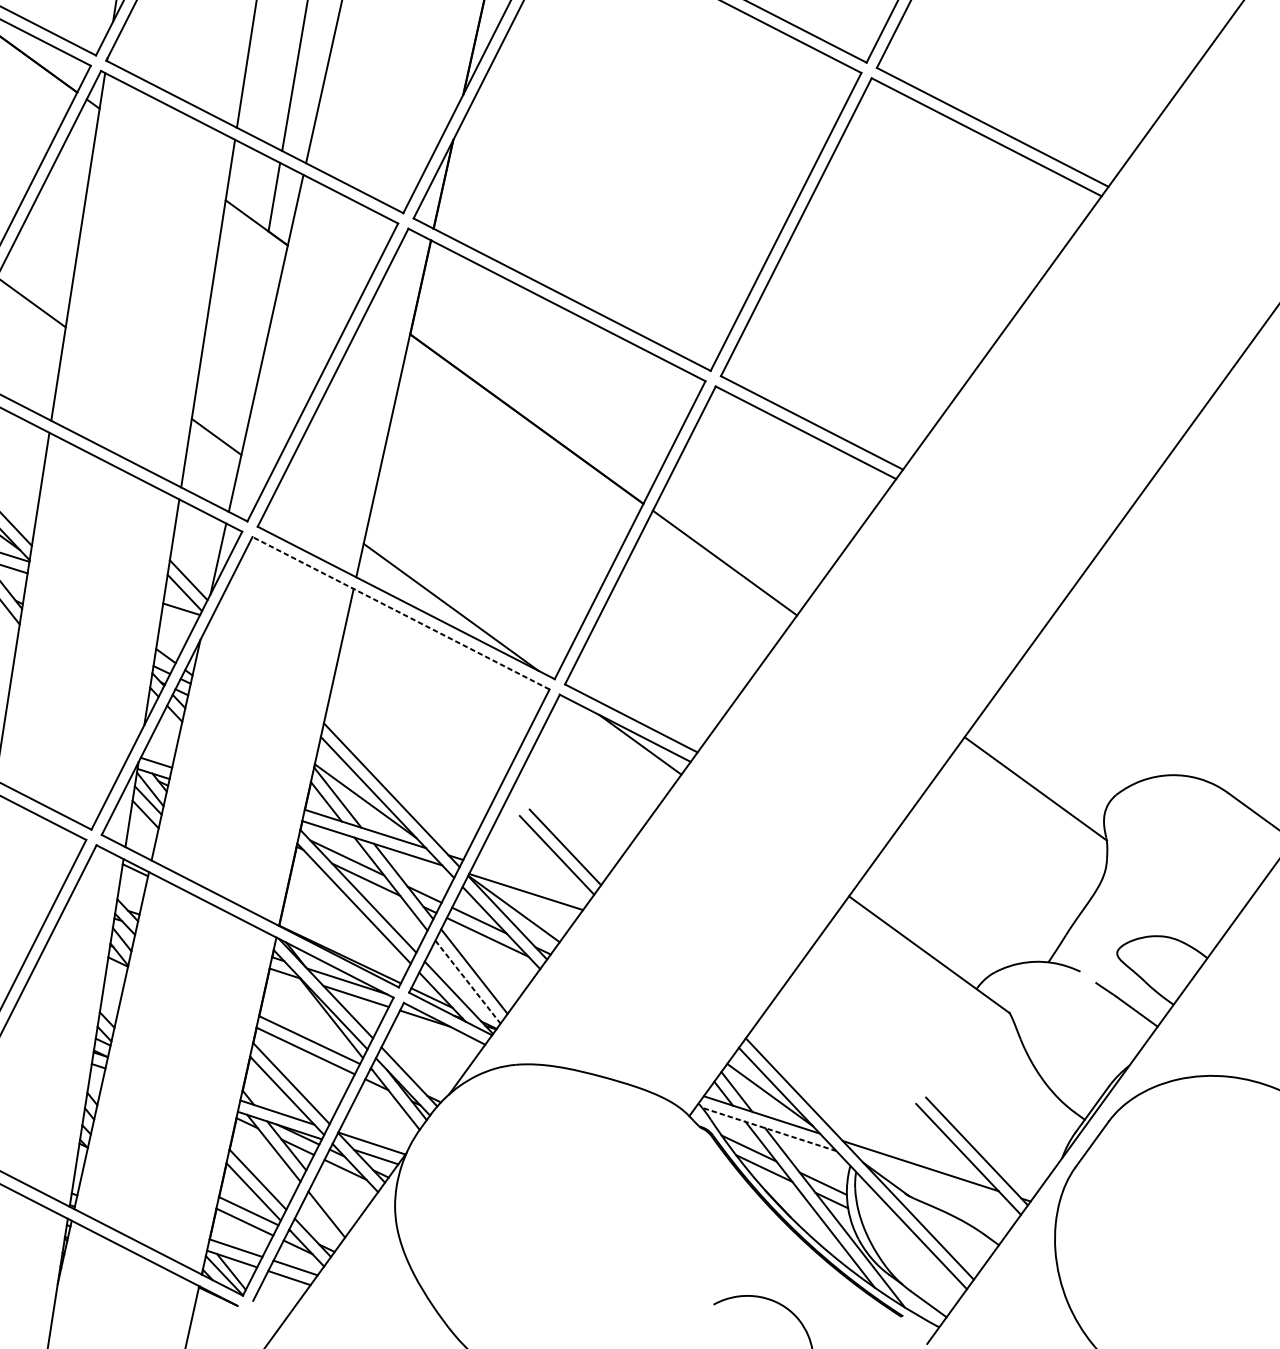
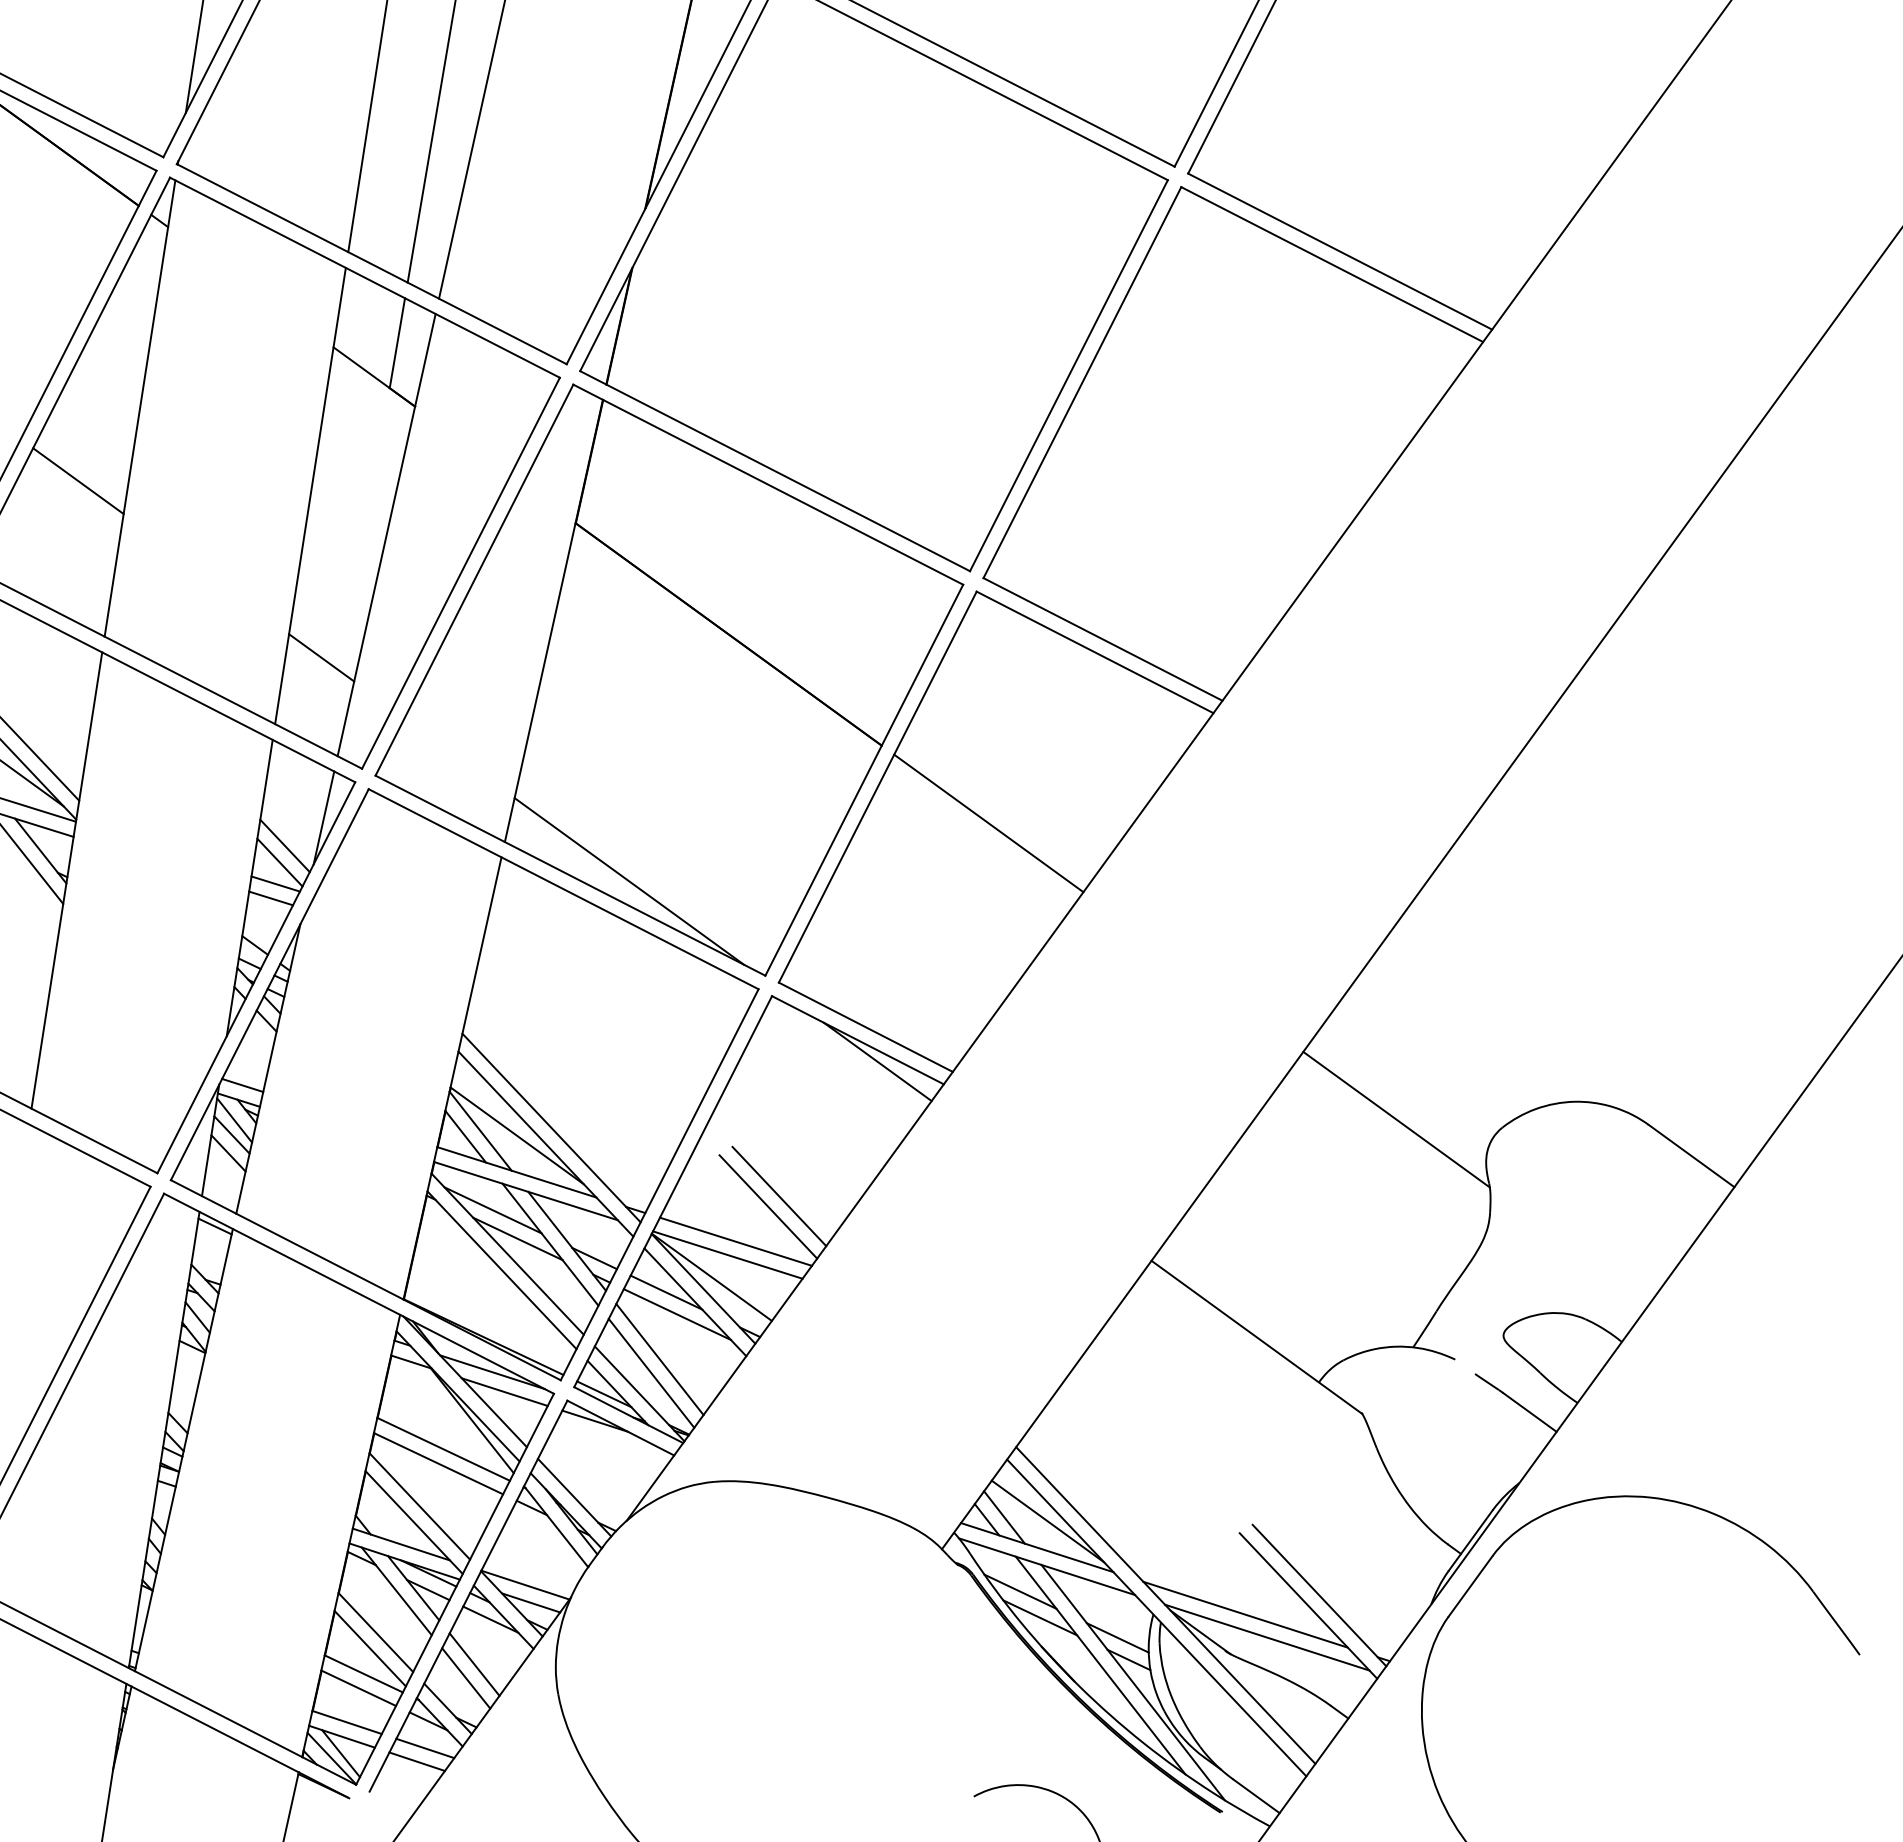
line: (400, 612) -> (563, 888), dashed -> solid
line: (178, 620) -> (271, 898), added
line: (531, 881) -> (735, 1241), added
line: (467, 982) -> (651, 1373), dashed -> solid
line: (769, 1129) -> (1047, 1566), dashed -> solid
line: (937, 1183) -> (1267, 1637), added
line: (333, 1204) -> (474, 1664), added

